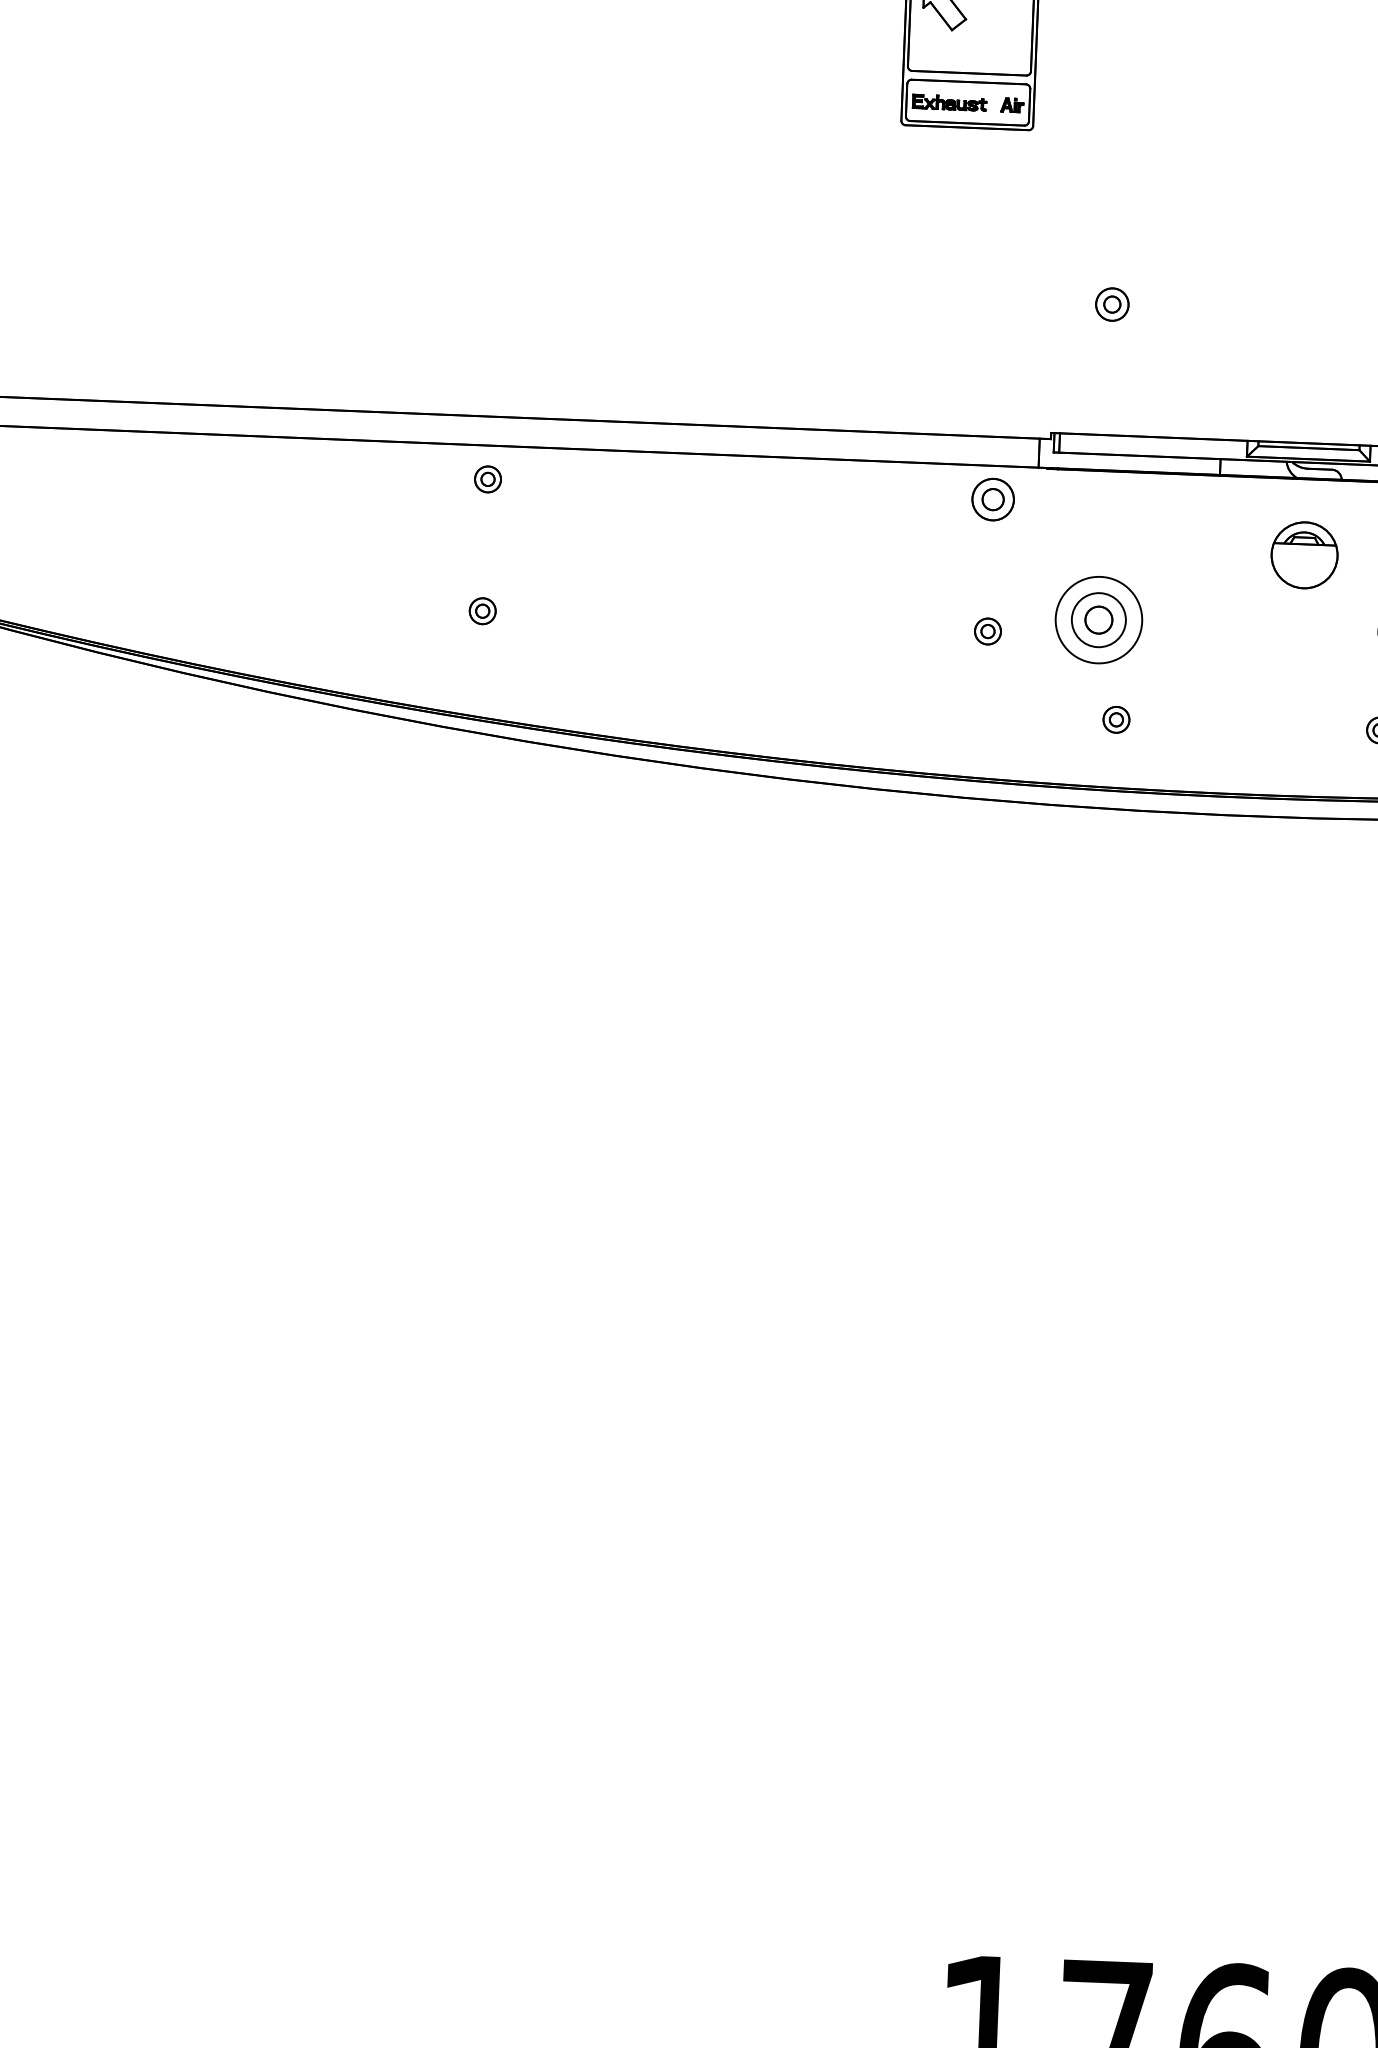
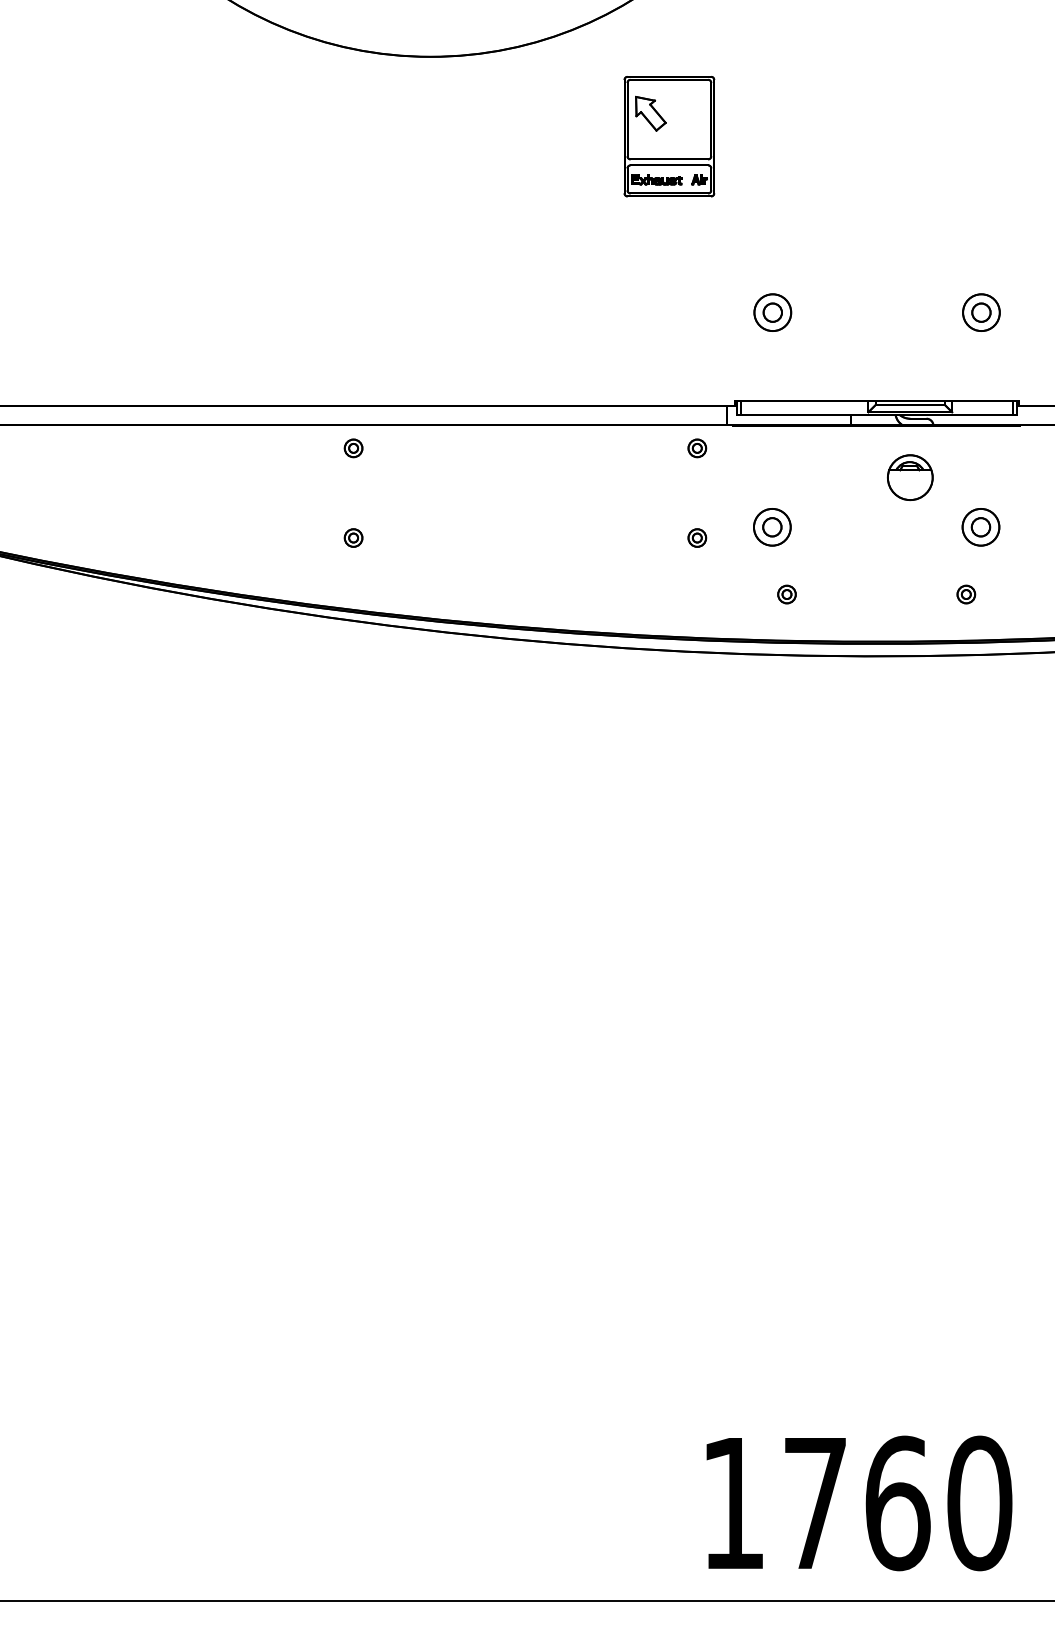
part: (1111, 304) -> (772, 312), size x1.67
part: (993, 499) -> (697, 448), size x0.62
circle: (1099, 618) -> (772, 526), size x0.62

